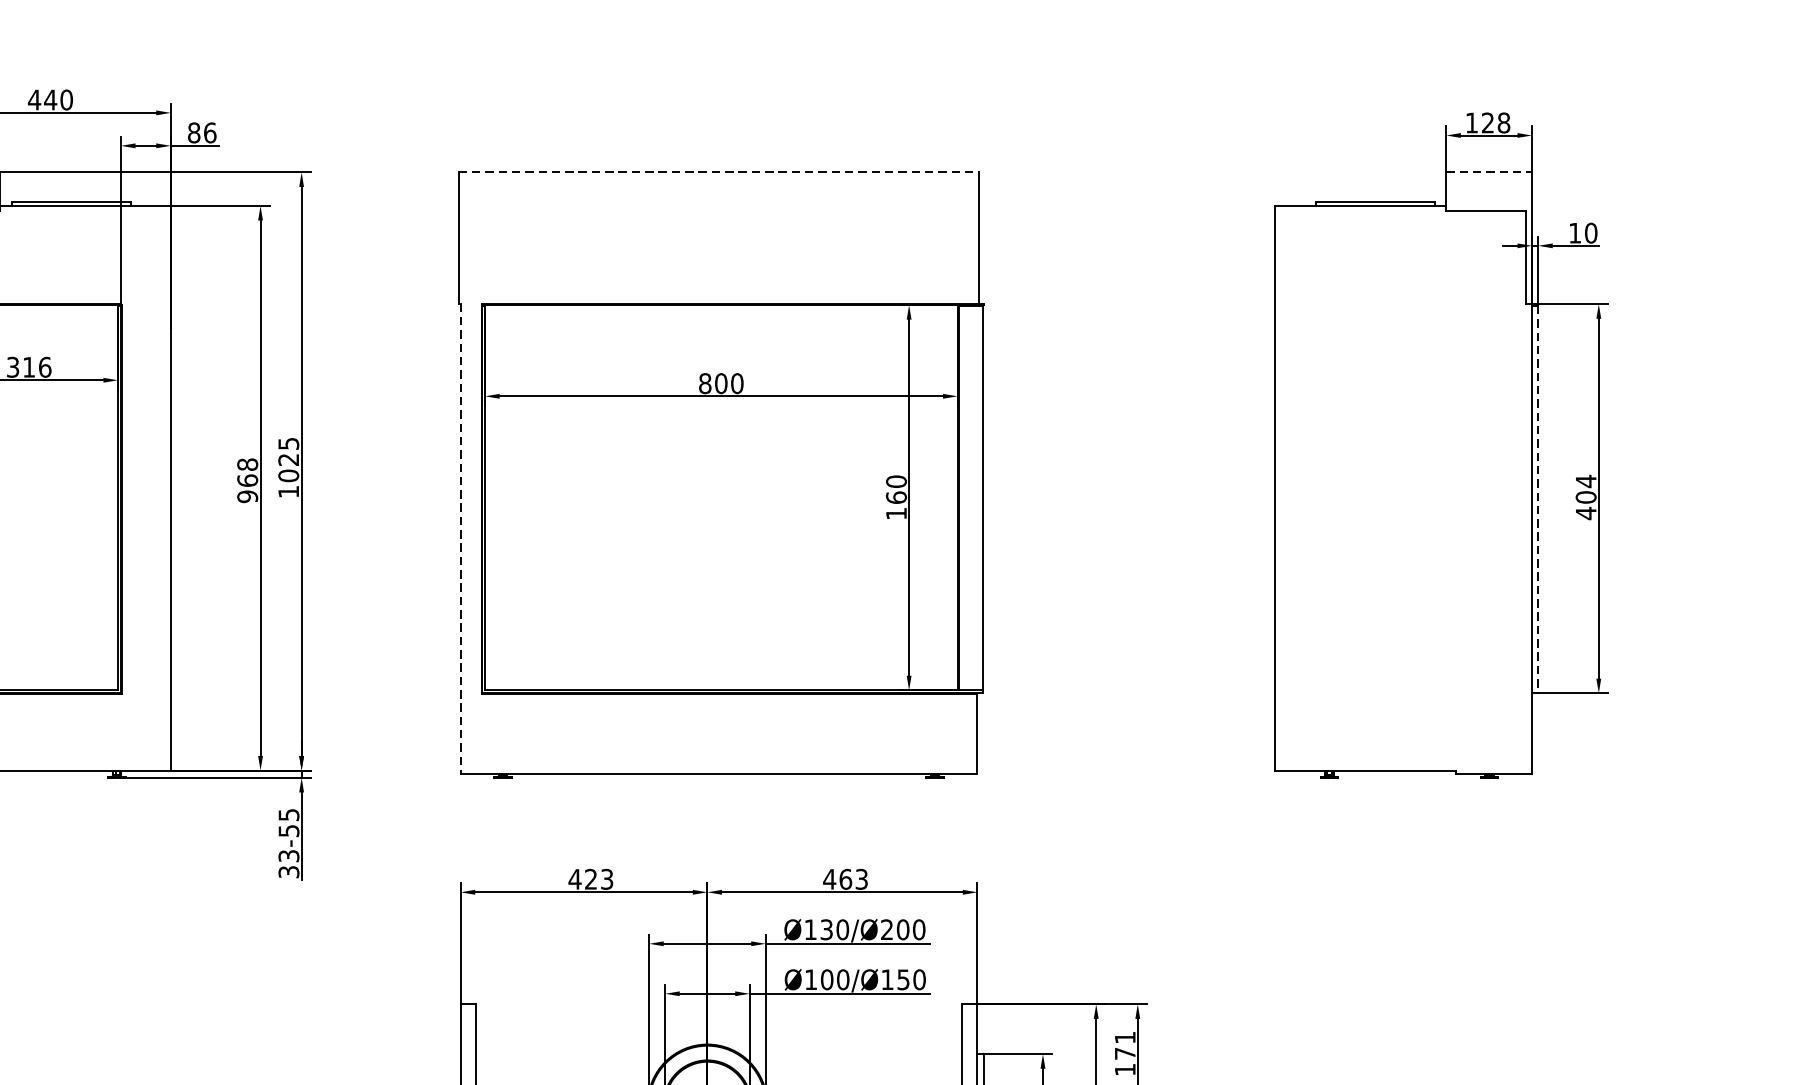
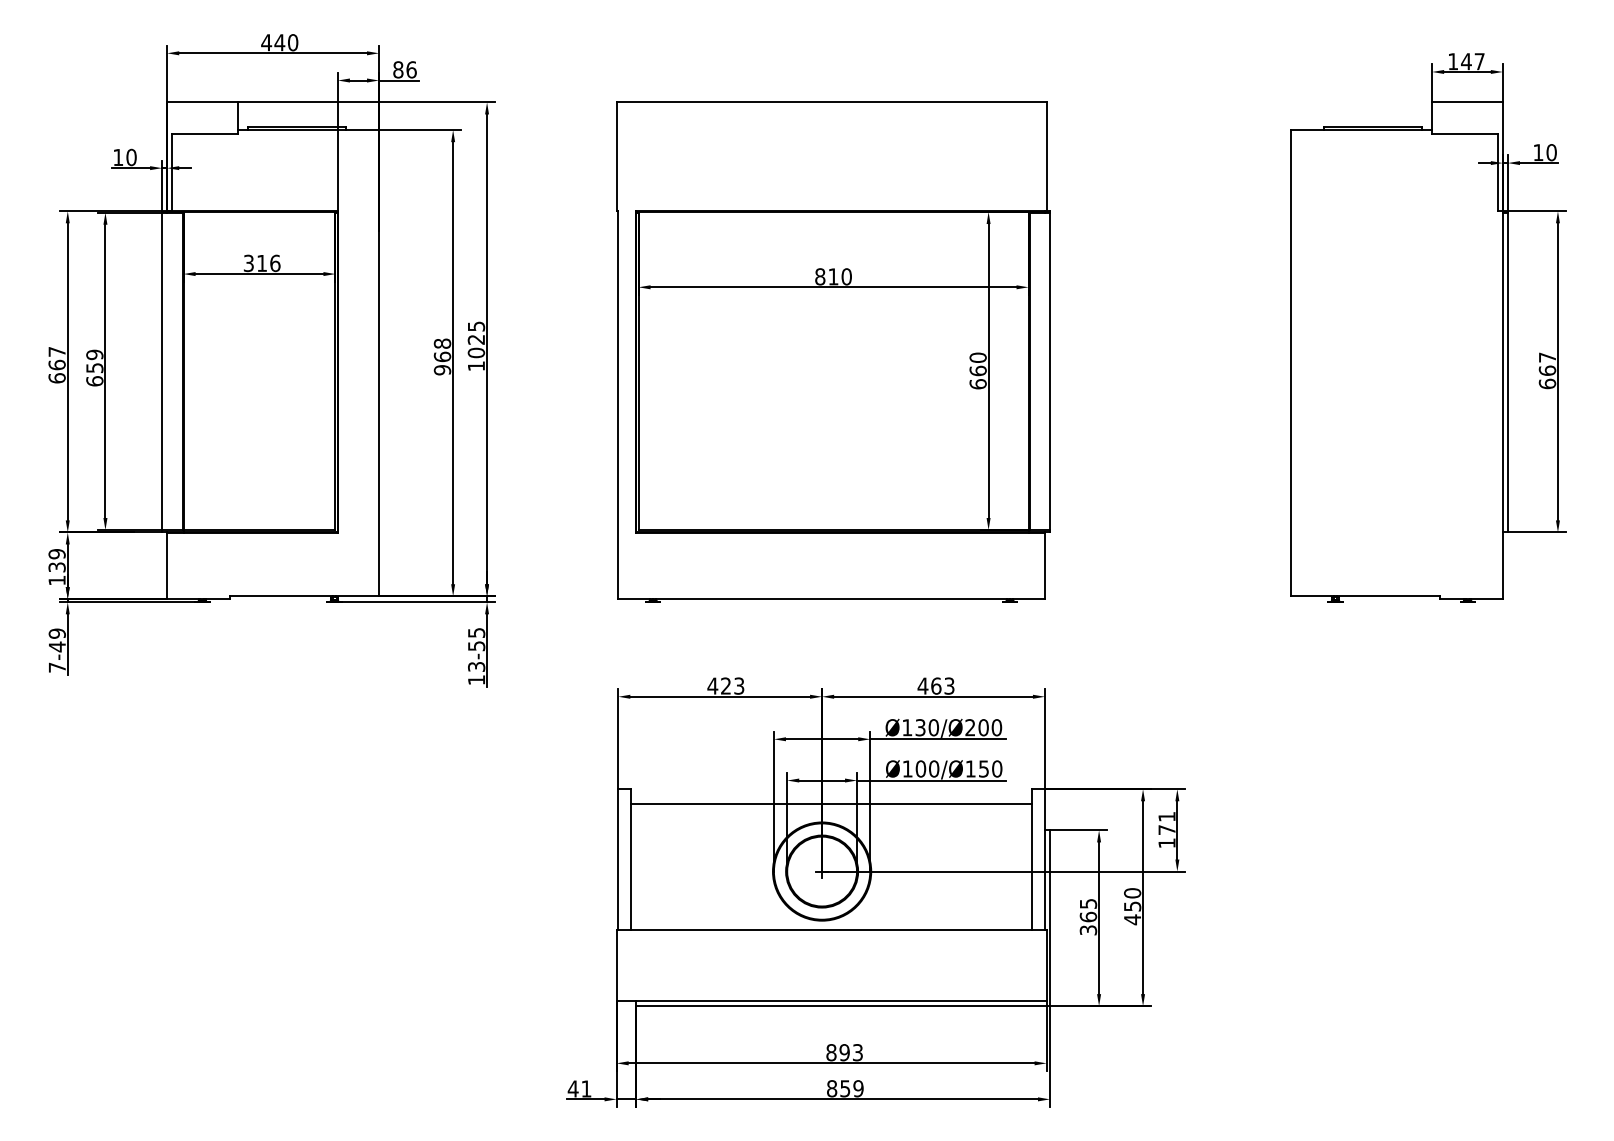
text: (1495, 122) -> (1472, 61), 128 -> 147
line: (720, 172) -> (832, 102), dashed -> solid
line: (1489, 172) -> (1467, 102), dashed -> solid
text: (721, 383) -> (833, 276), 800 -> 810
text: (1586, 497) -> (1547, 370), 404 -> 667
line: (1537, 499) -> (1507, 372), dashed -> solid
text: (895, 514) -> (977, 384), 160 -> 660
line: (460, 539) -> (618, 405), dashed -> solid
text: (288, 872) -> (476, 680), 33-55 -> 13-55
line: (718, 1021) -> (831, 803), added

